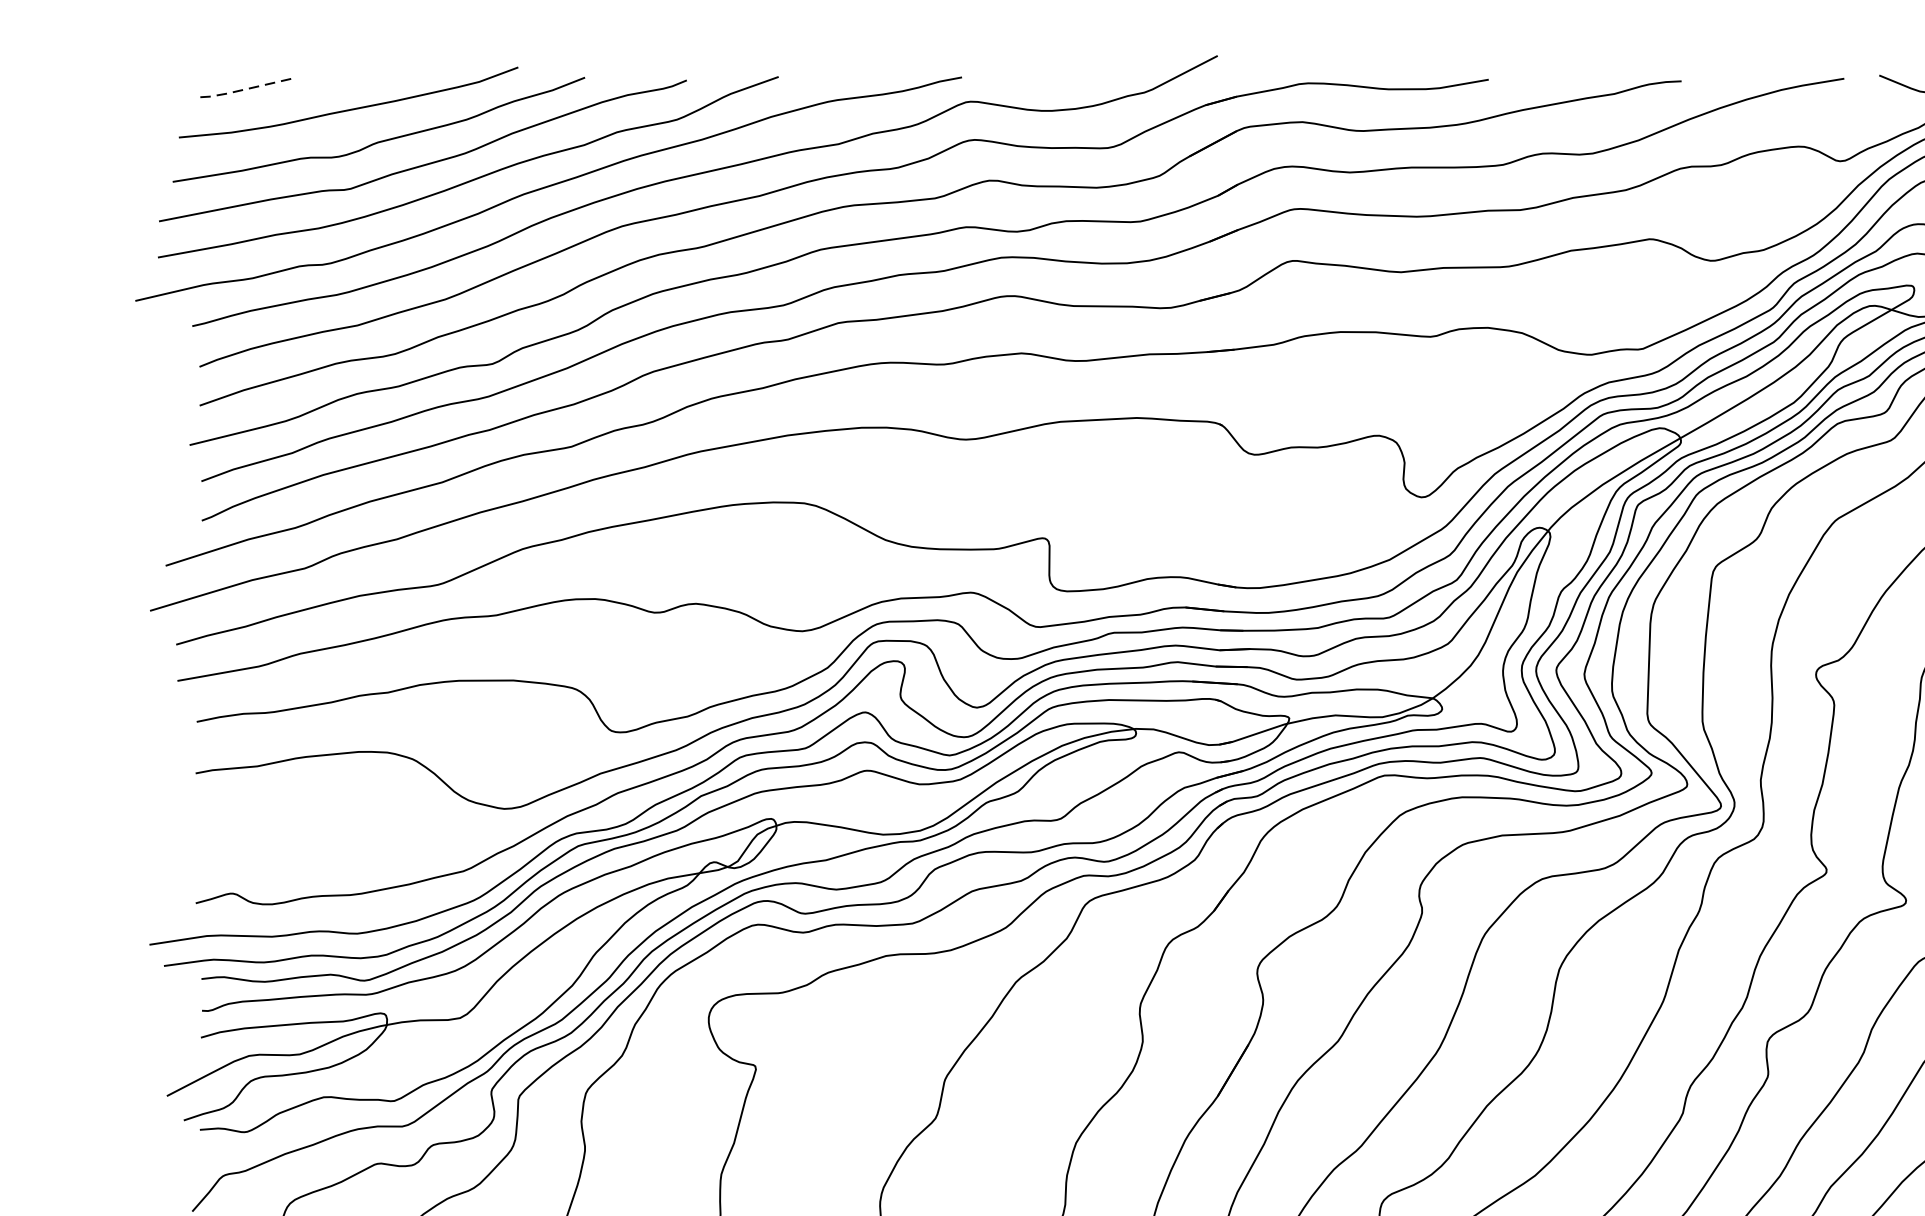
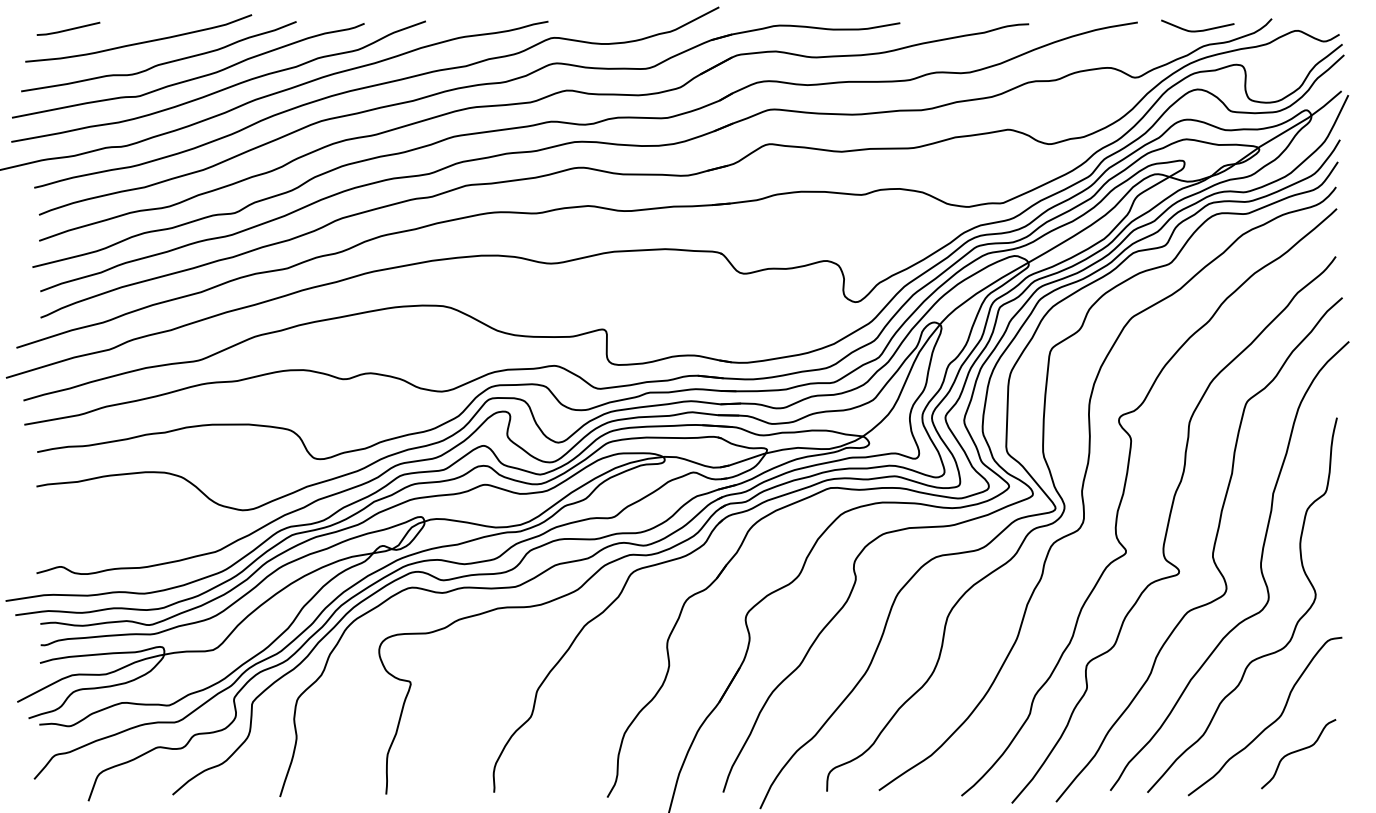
line: (242, 90) -> (67, 30), dashed -> solid

